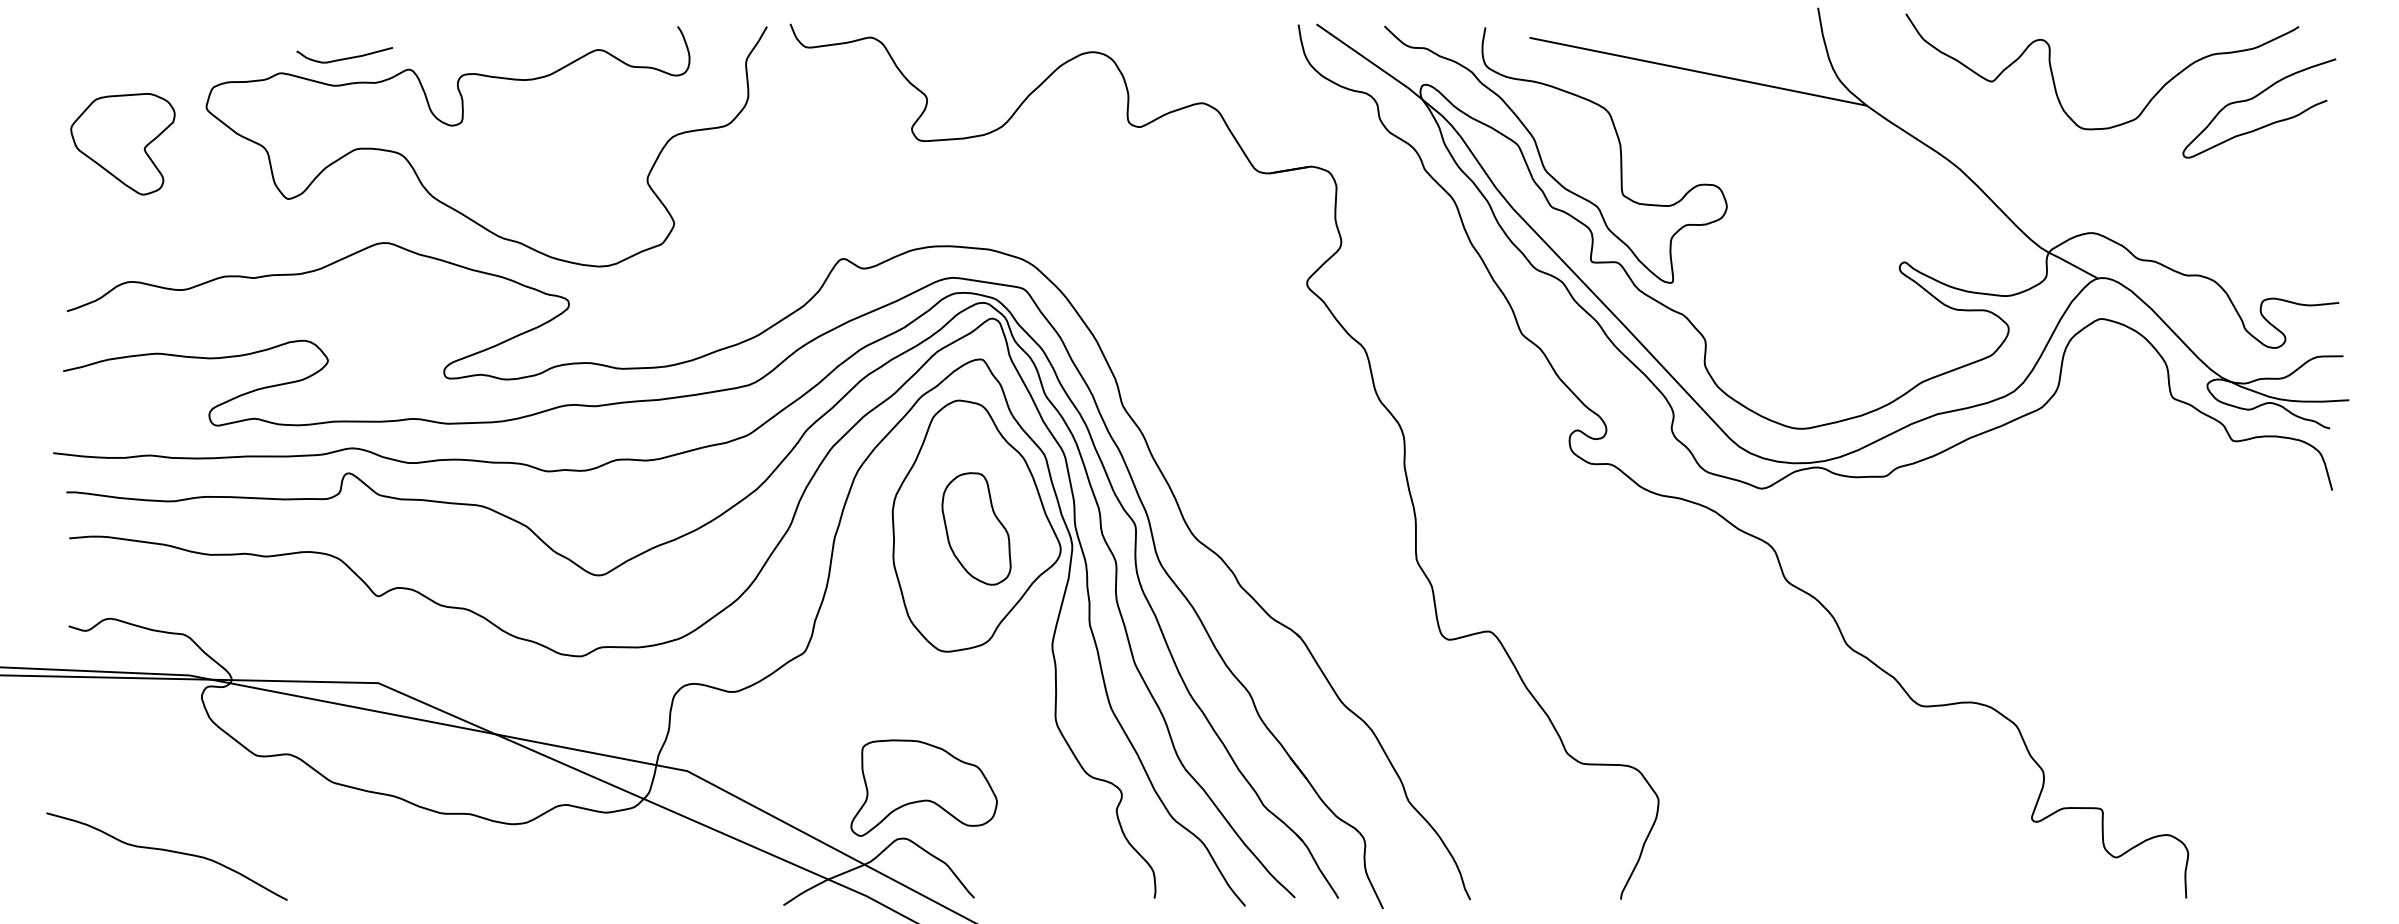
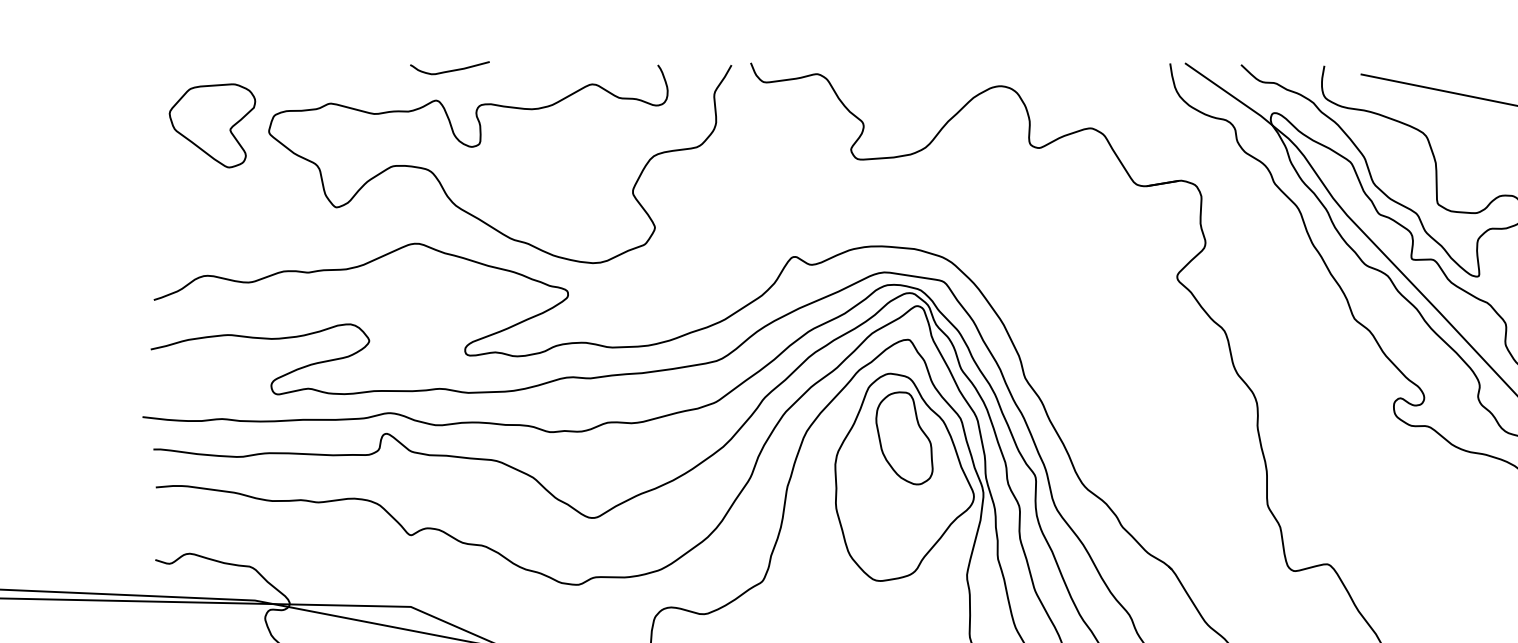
curve: (346, 57) -> (451, 69), moved
part: (122, 144) -> (212, 126), moved
part: (976, 528) -> (904, 438), moved

